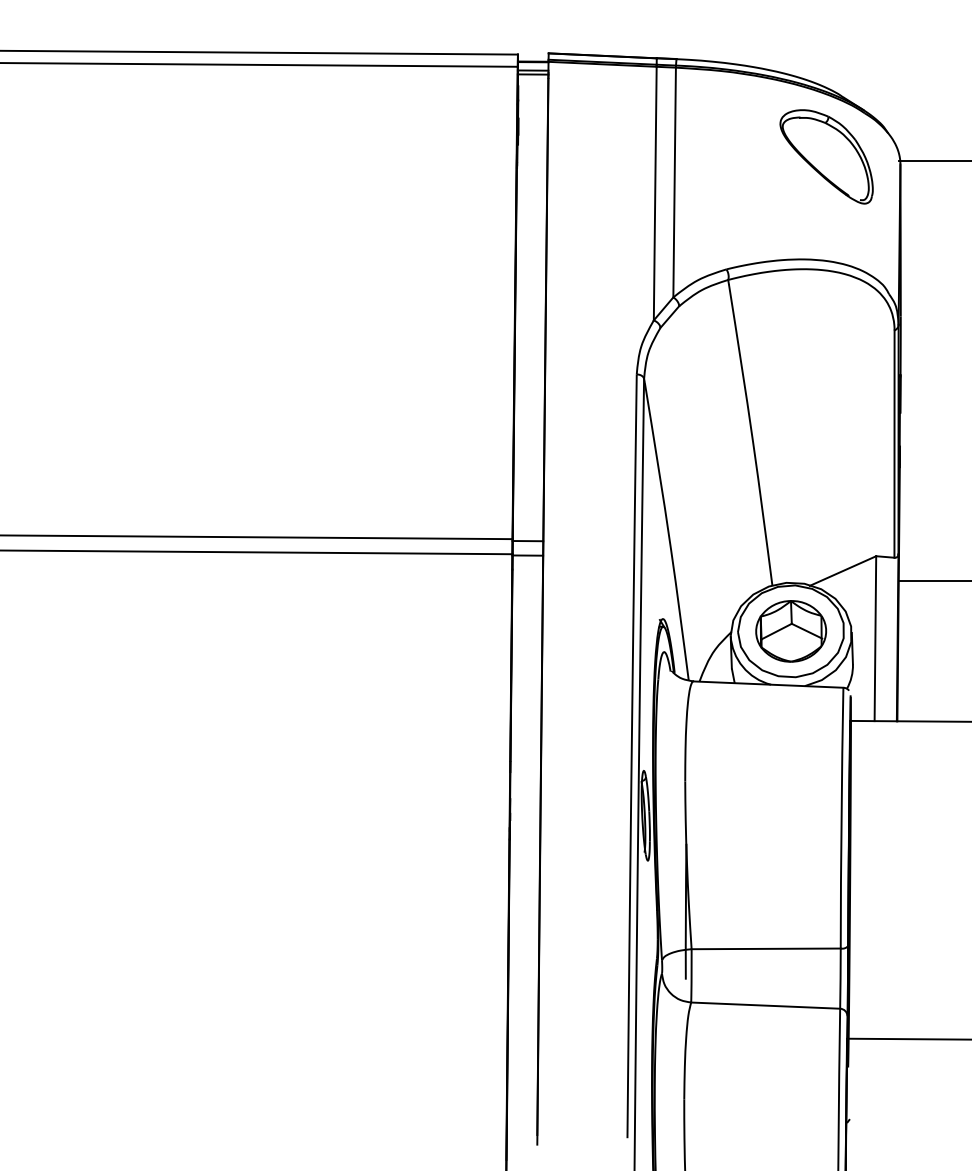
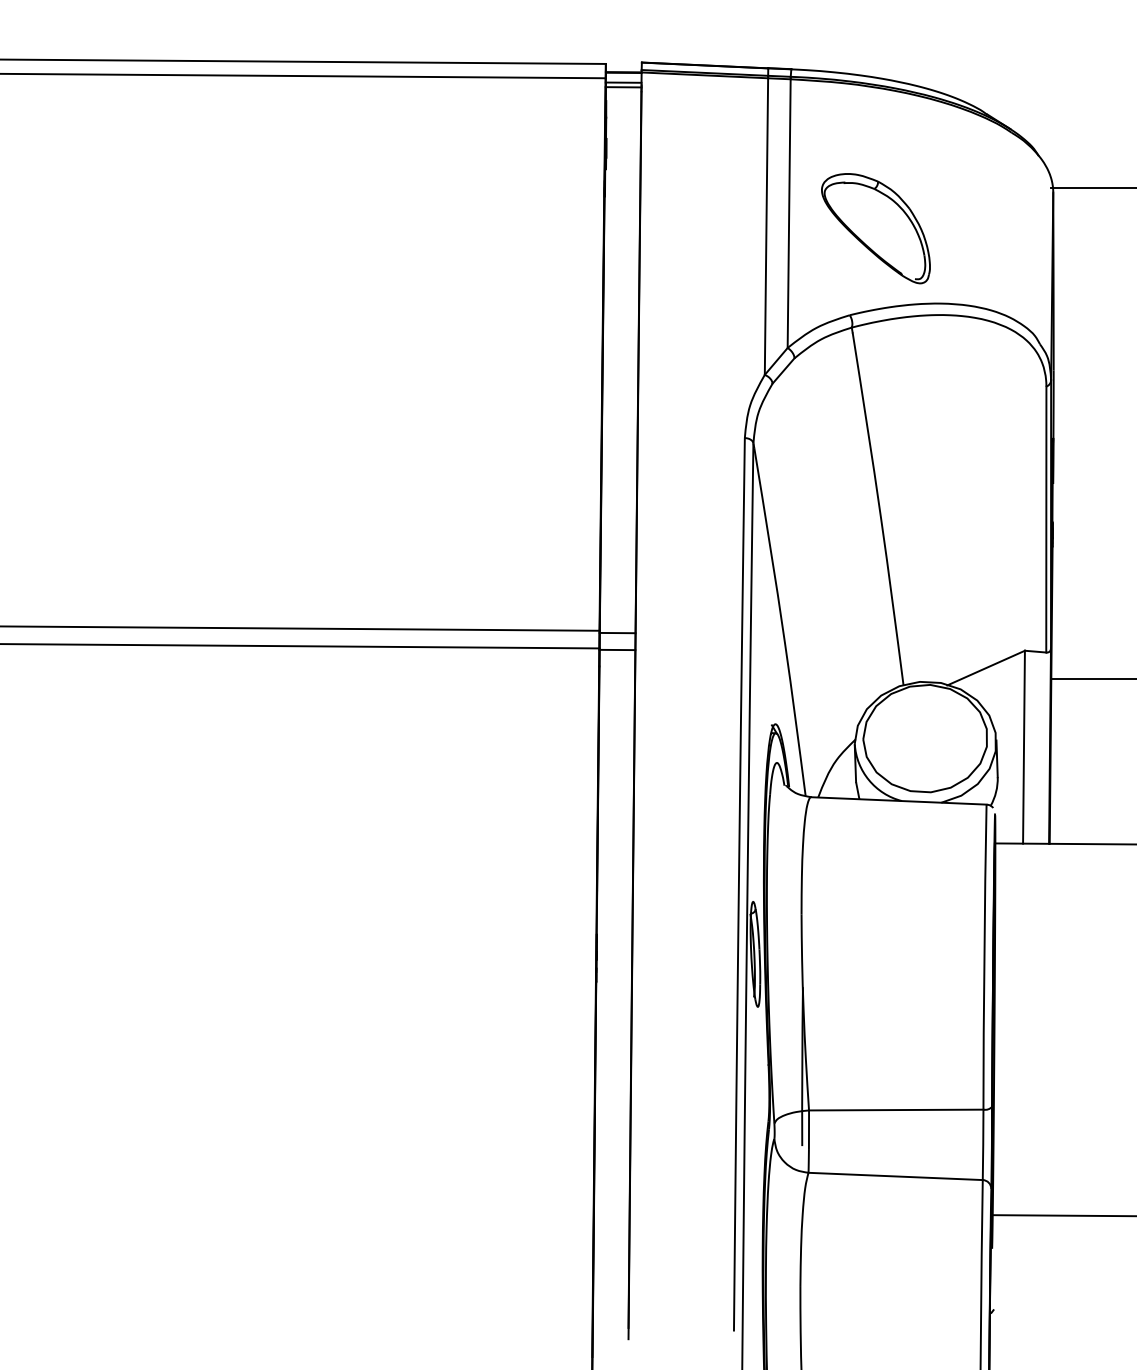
part: (826, 156) -> (875, 228), moved
part: (791, 631) -> (925, 738), removed

